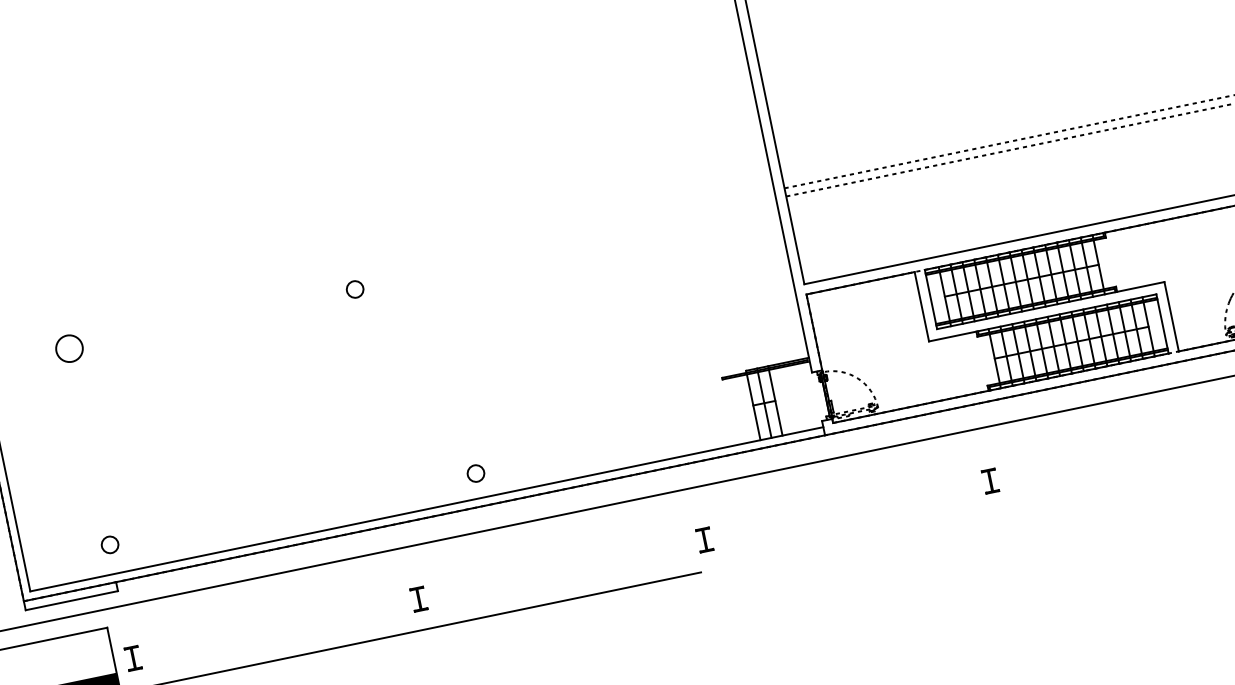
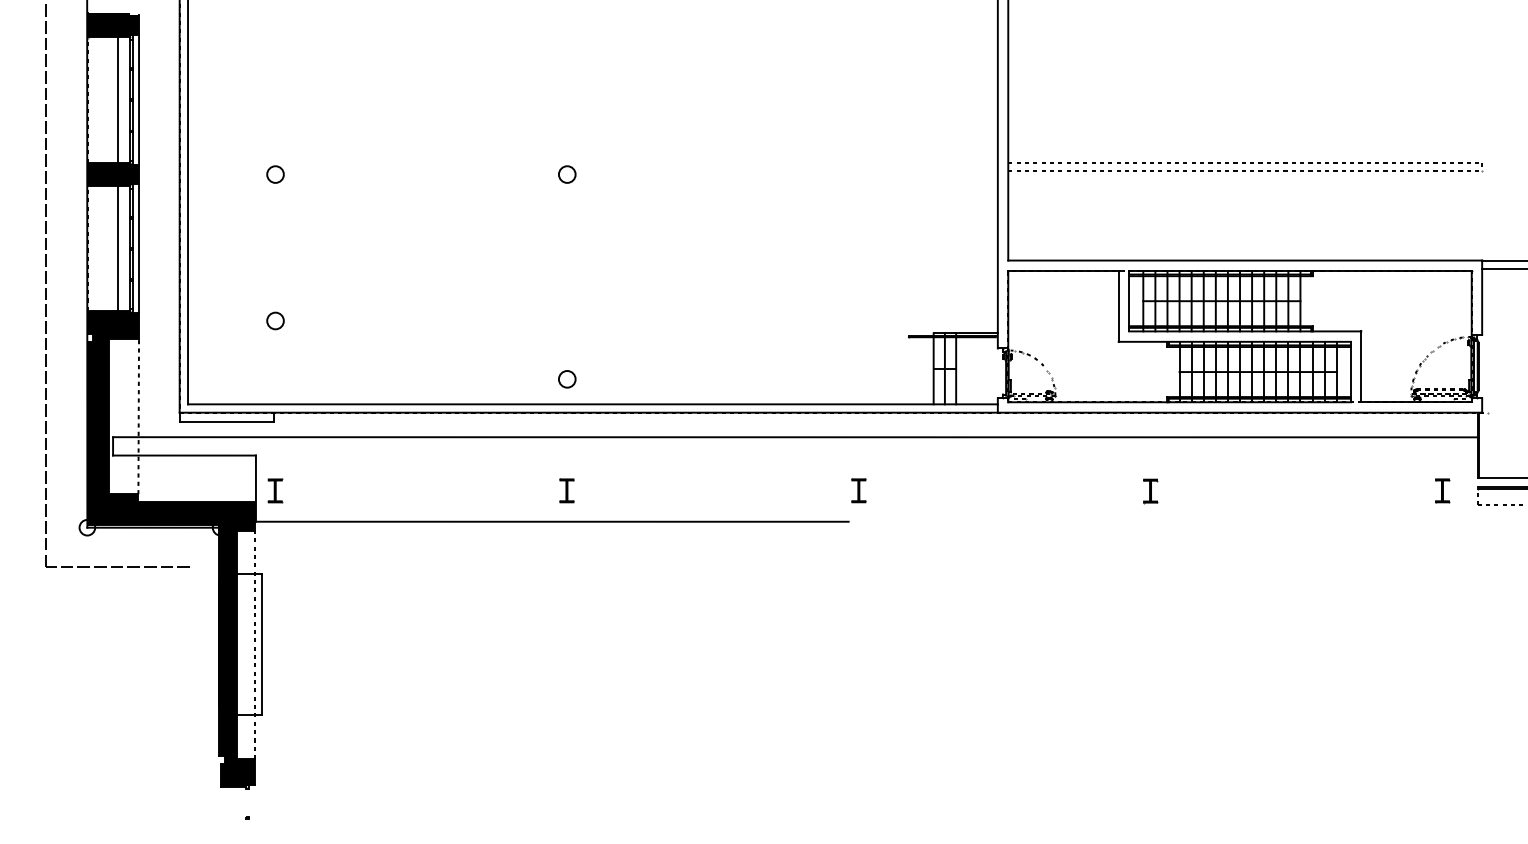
circle: (69, 348) -> (275, 174), size x0.62
circle: (476, 473) -> (567, 379), moved
circle: (109, 544) -> (275, 320), moved

